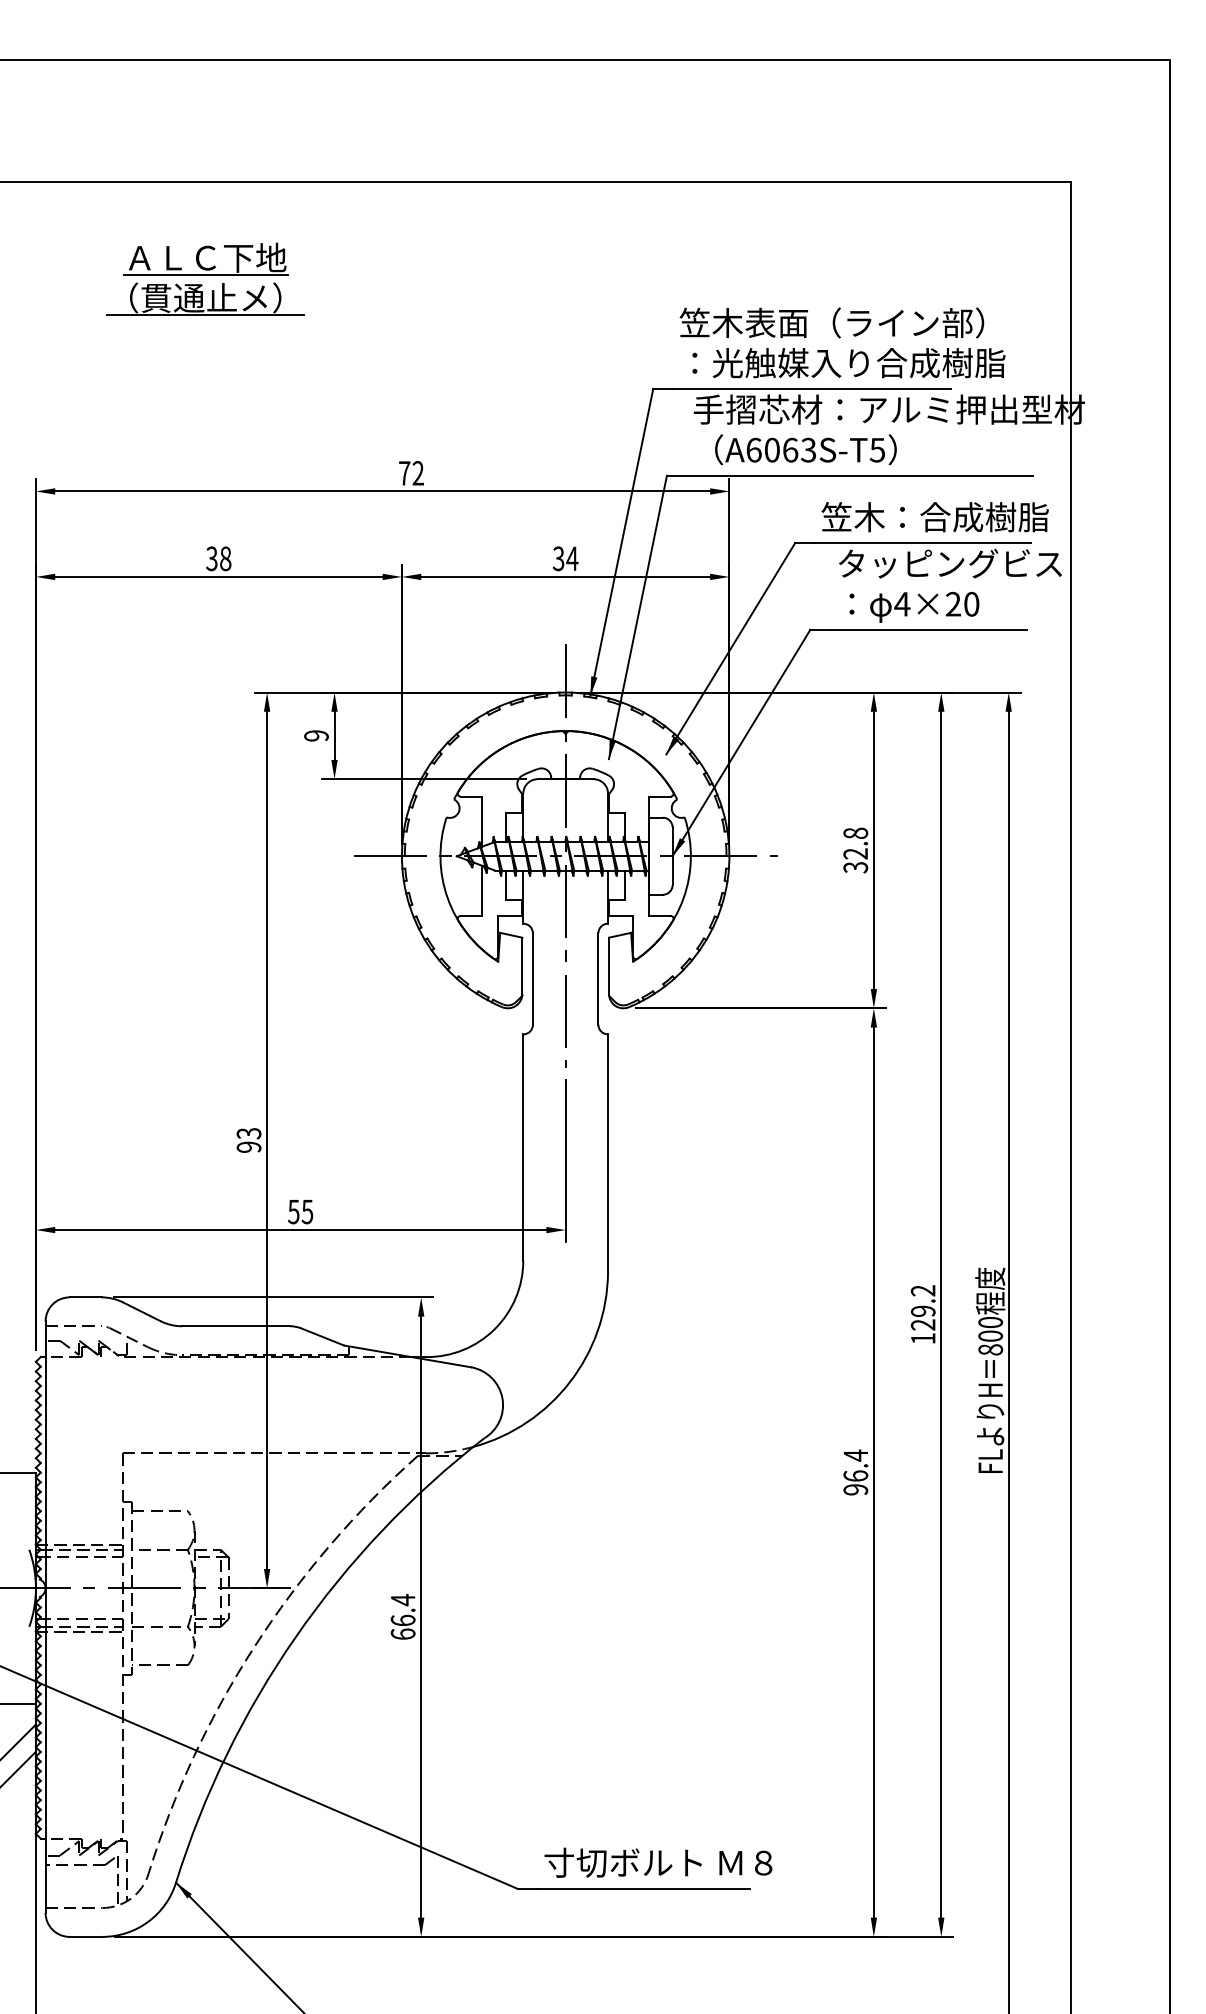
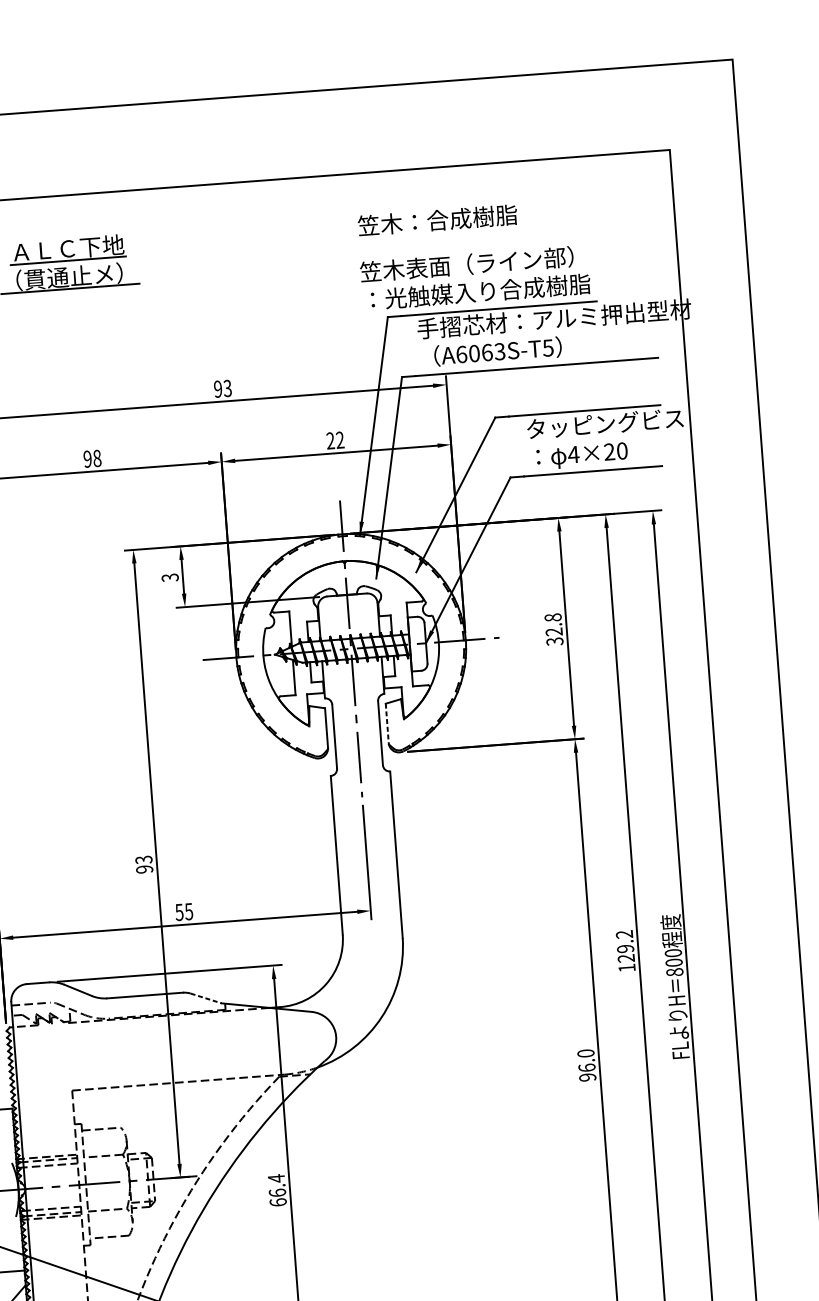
text: (842, 342) -> (475, 277), moved
text: (411, 473) -> (222, 388), 72 -> 93
text: (934, 517) -> (437, 220), moved
text: (211, 558) -> (87, 459), 38 -> 98
text: (565, 558) -> (335, 440), 34 -> 22
text: (316, 735) -> (170, 577), 9 -> 3
line: (609, 966) -> (387, 723), solid -> dashed
line: (323, 1337) -> (206, 998), solid -> dashed
text: (855, 1455) -> (585, 1053), 96.4 -> 96.0

